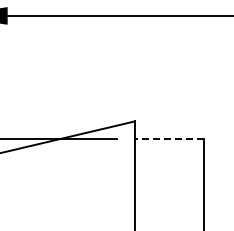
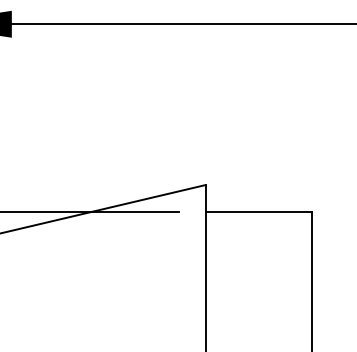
line: (169, 138) -> (258, 211), dashed -> solid

